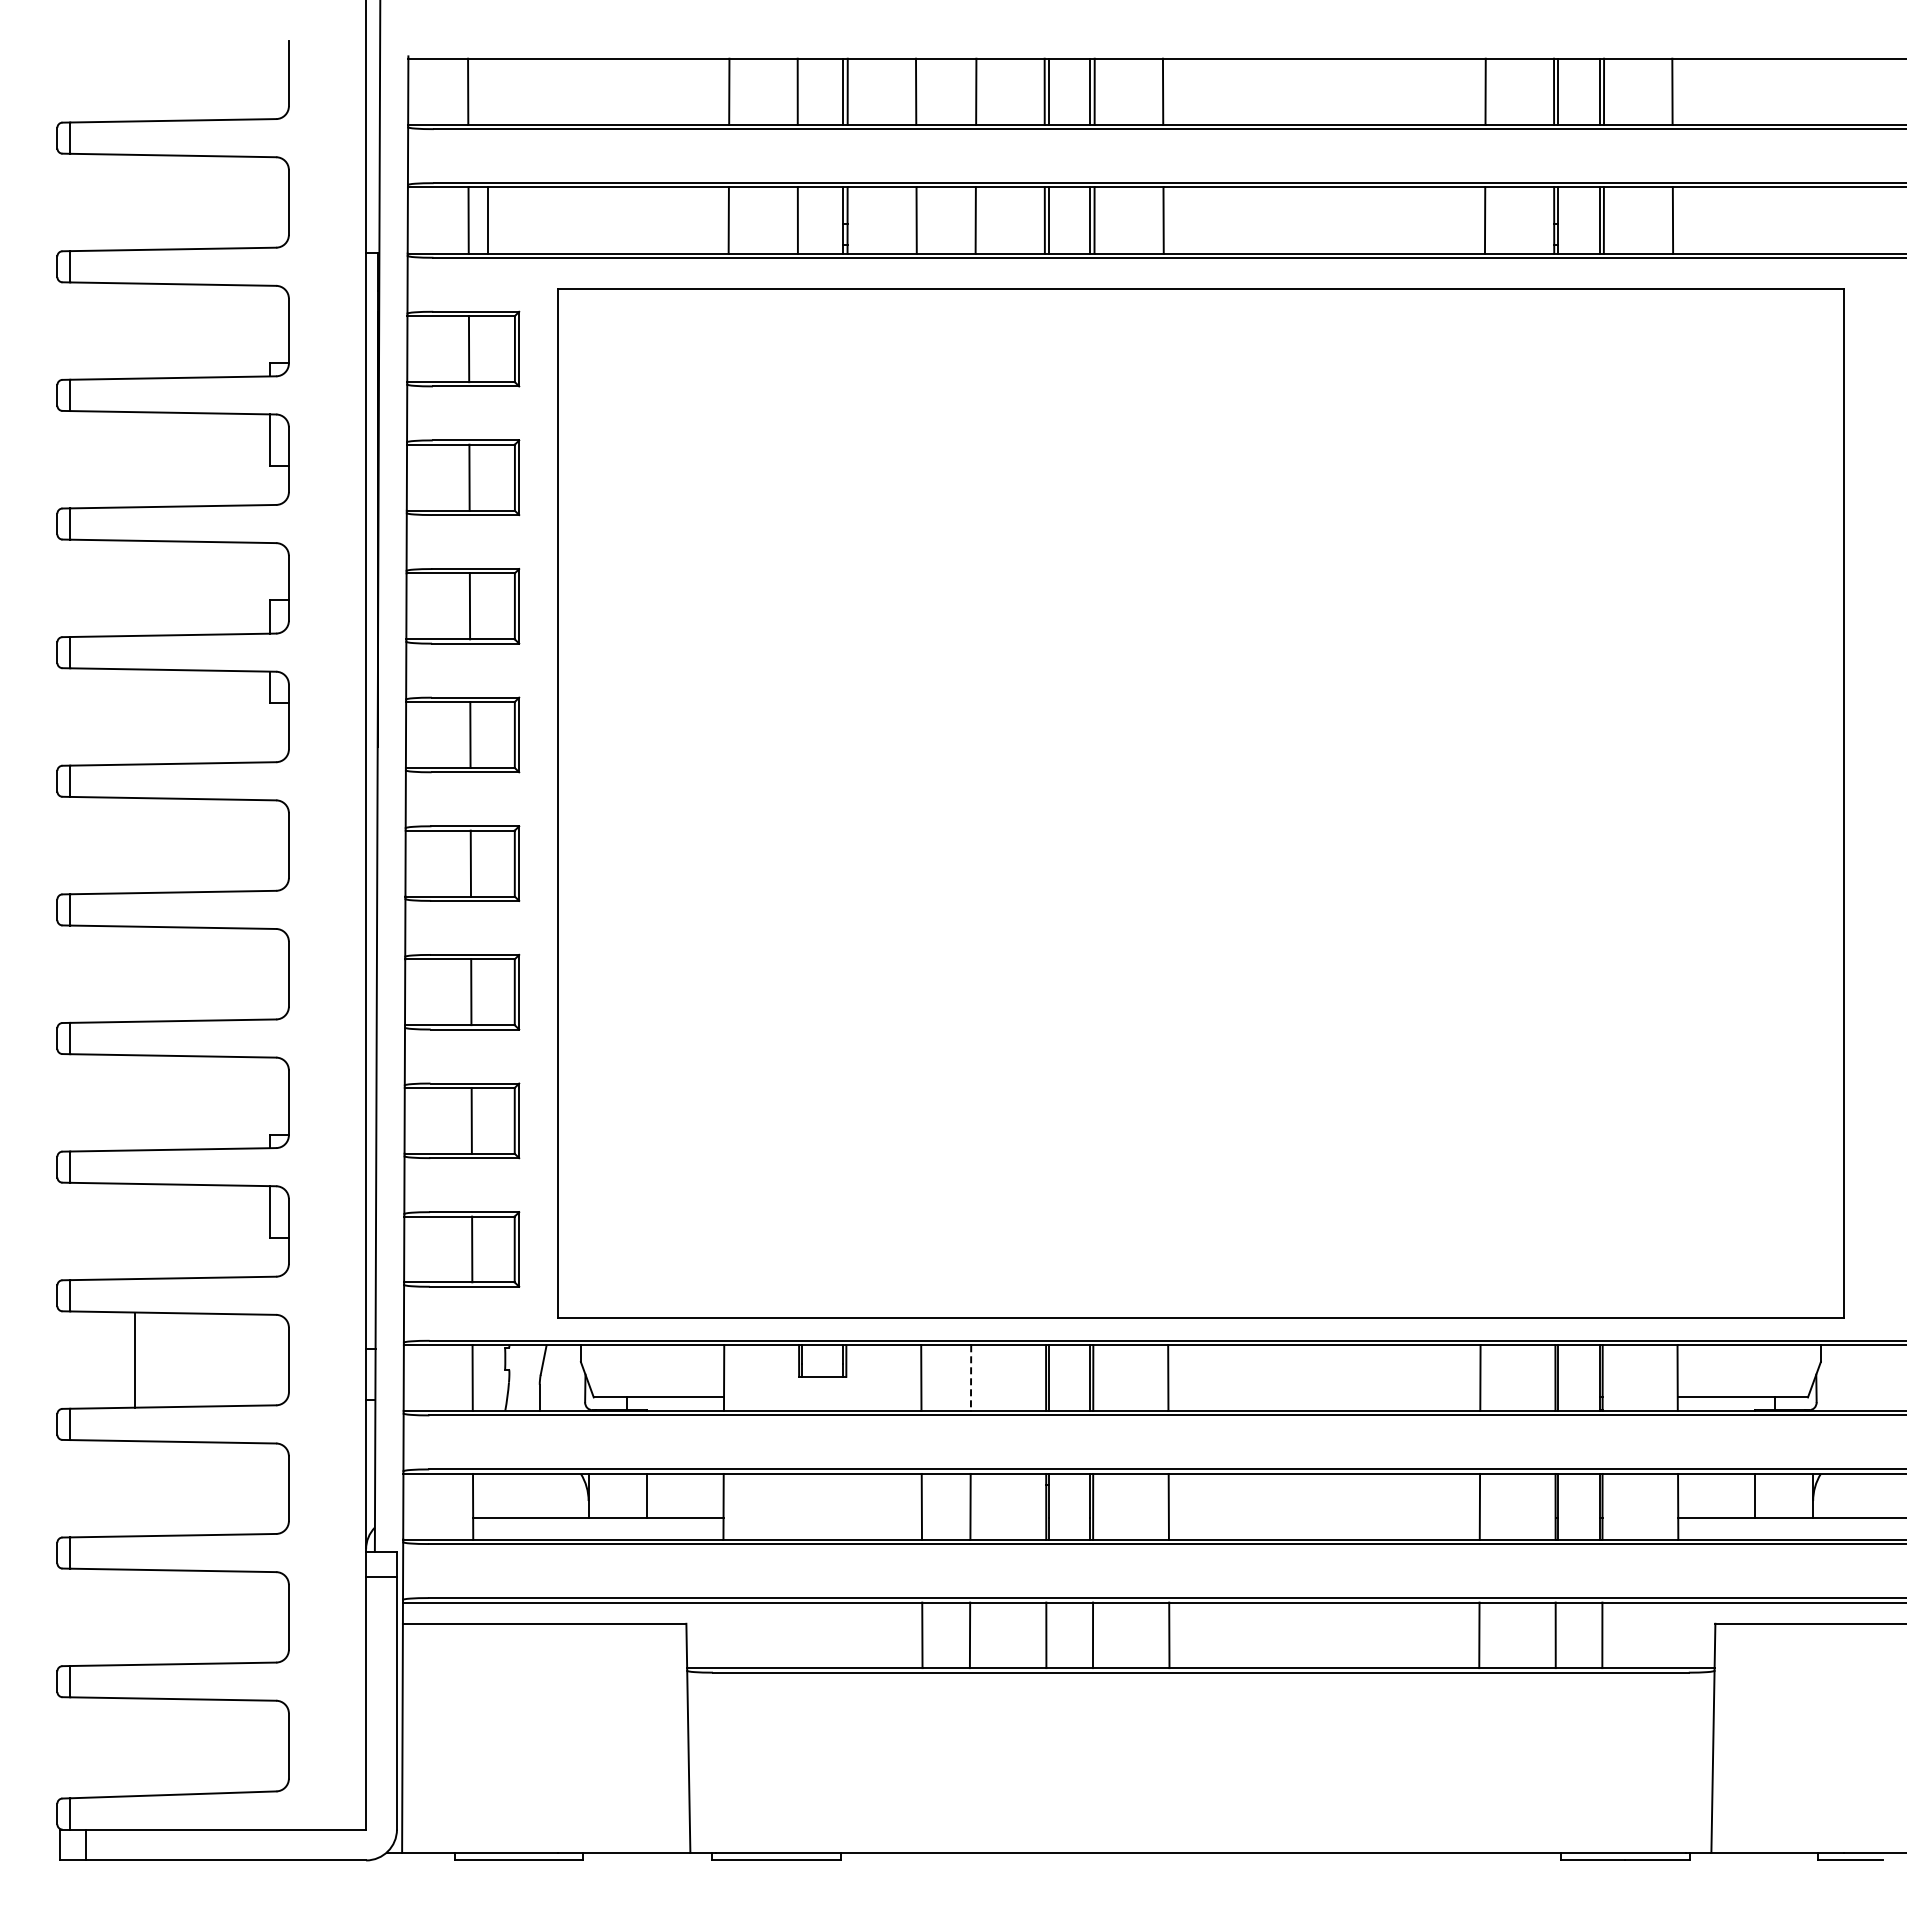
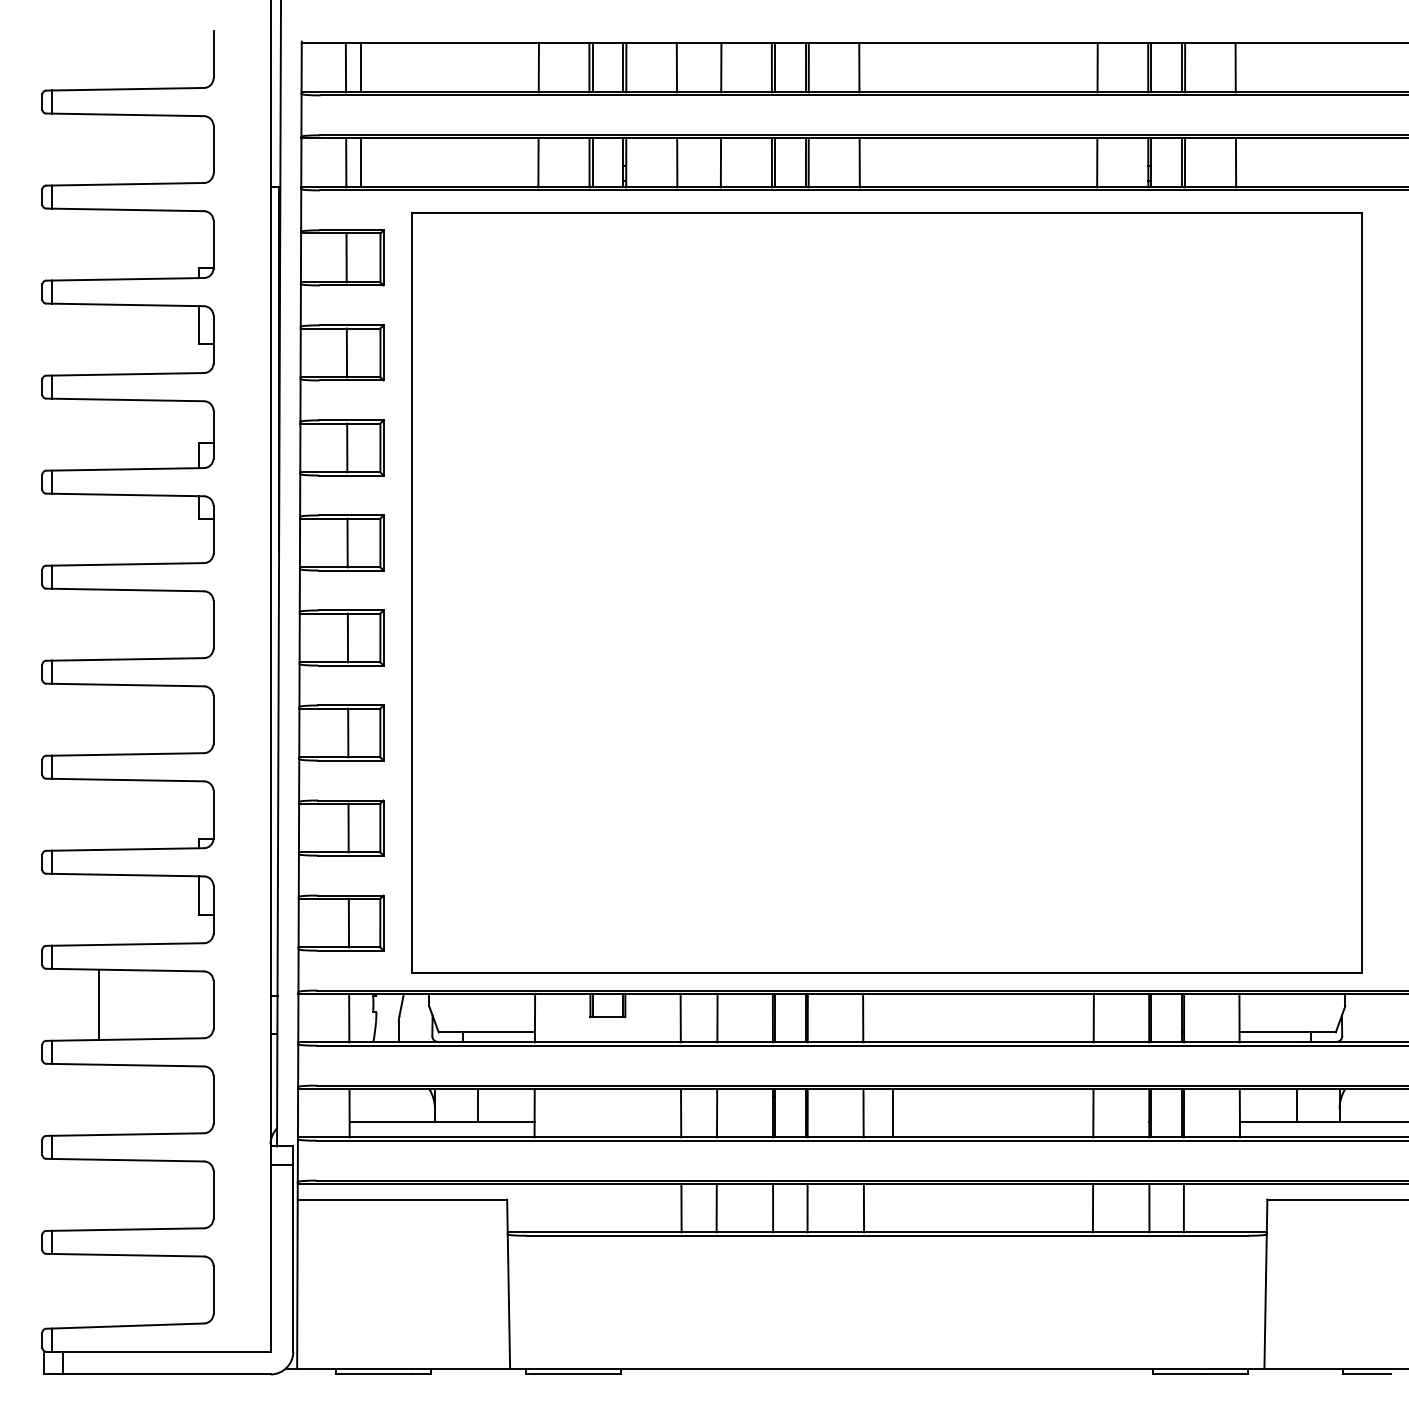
line: (488, 91) -> (360, 67), added
line: (802, 91) -> (592, 67), added
line: (802, 220) -> (592, 162), added
line: (971, 1378) -> (717, 1018), dashed -> solid
line: (1208, 1506) -> (892, 1112), added

